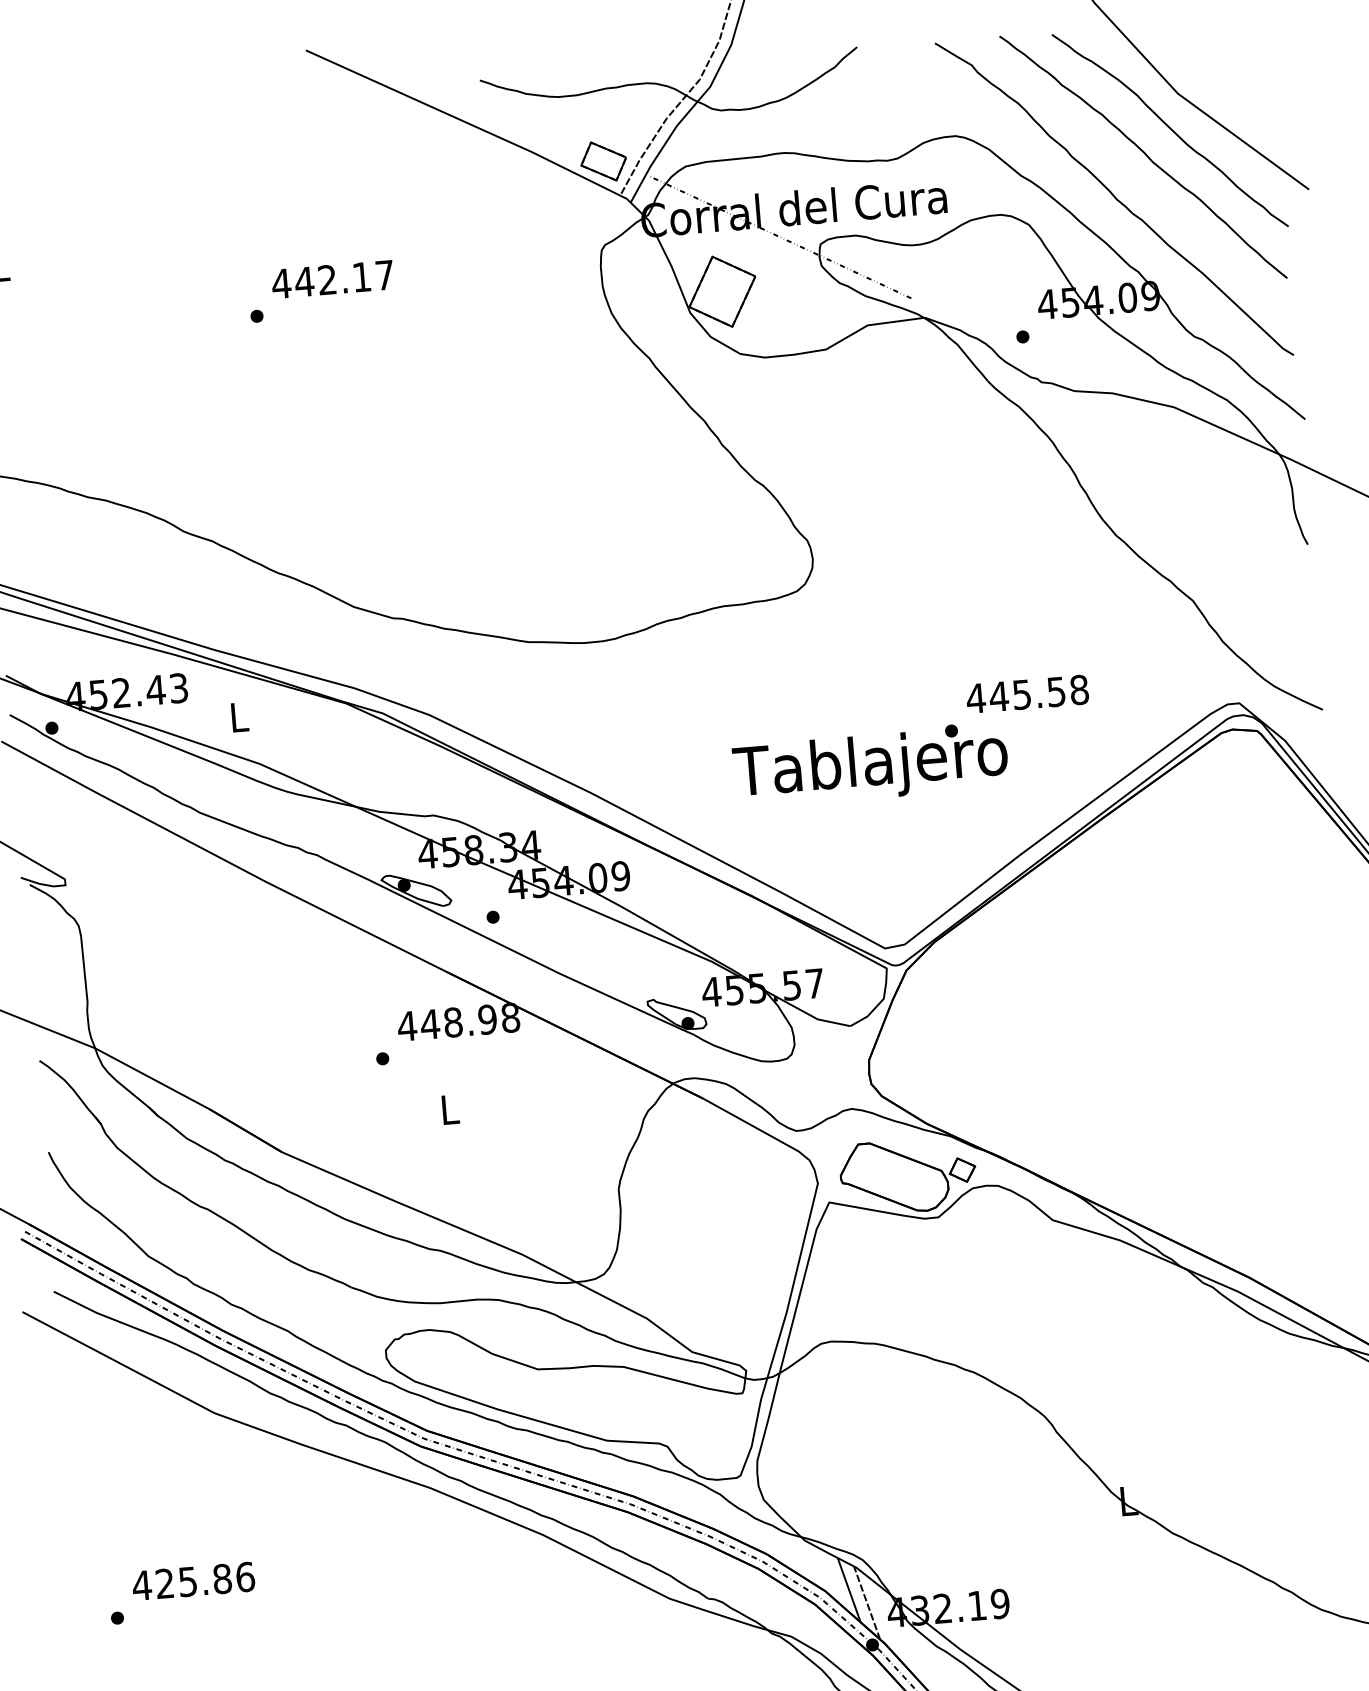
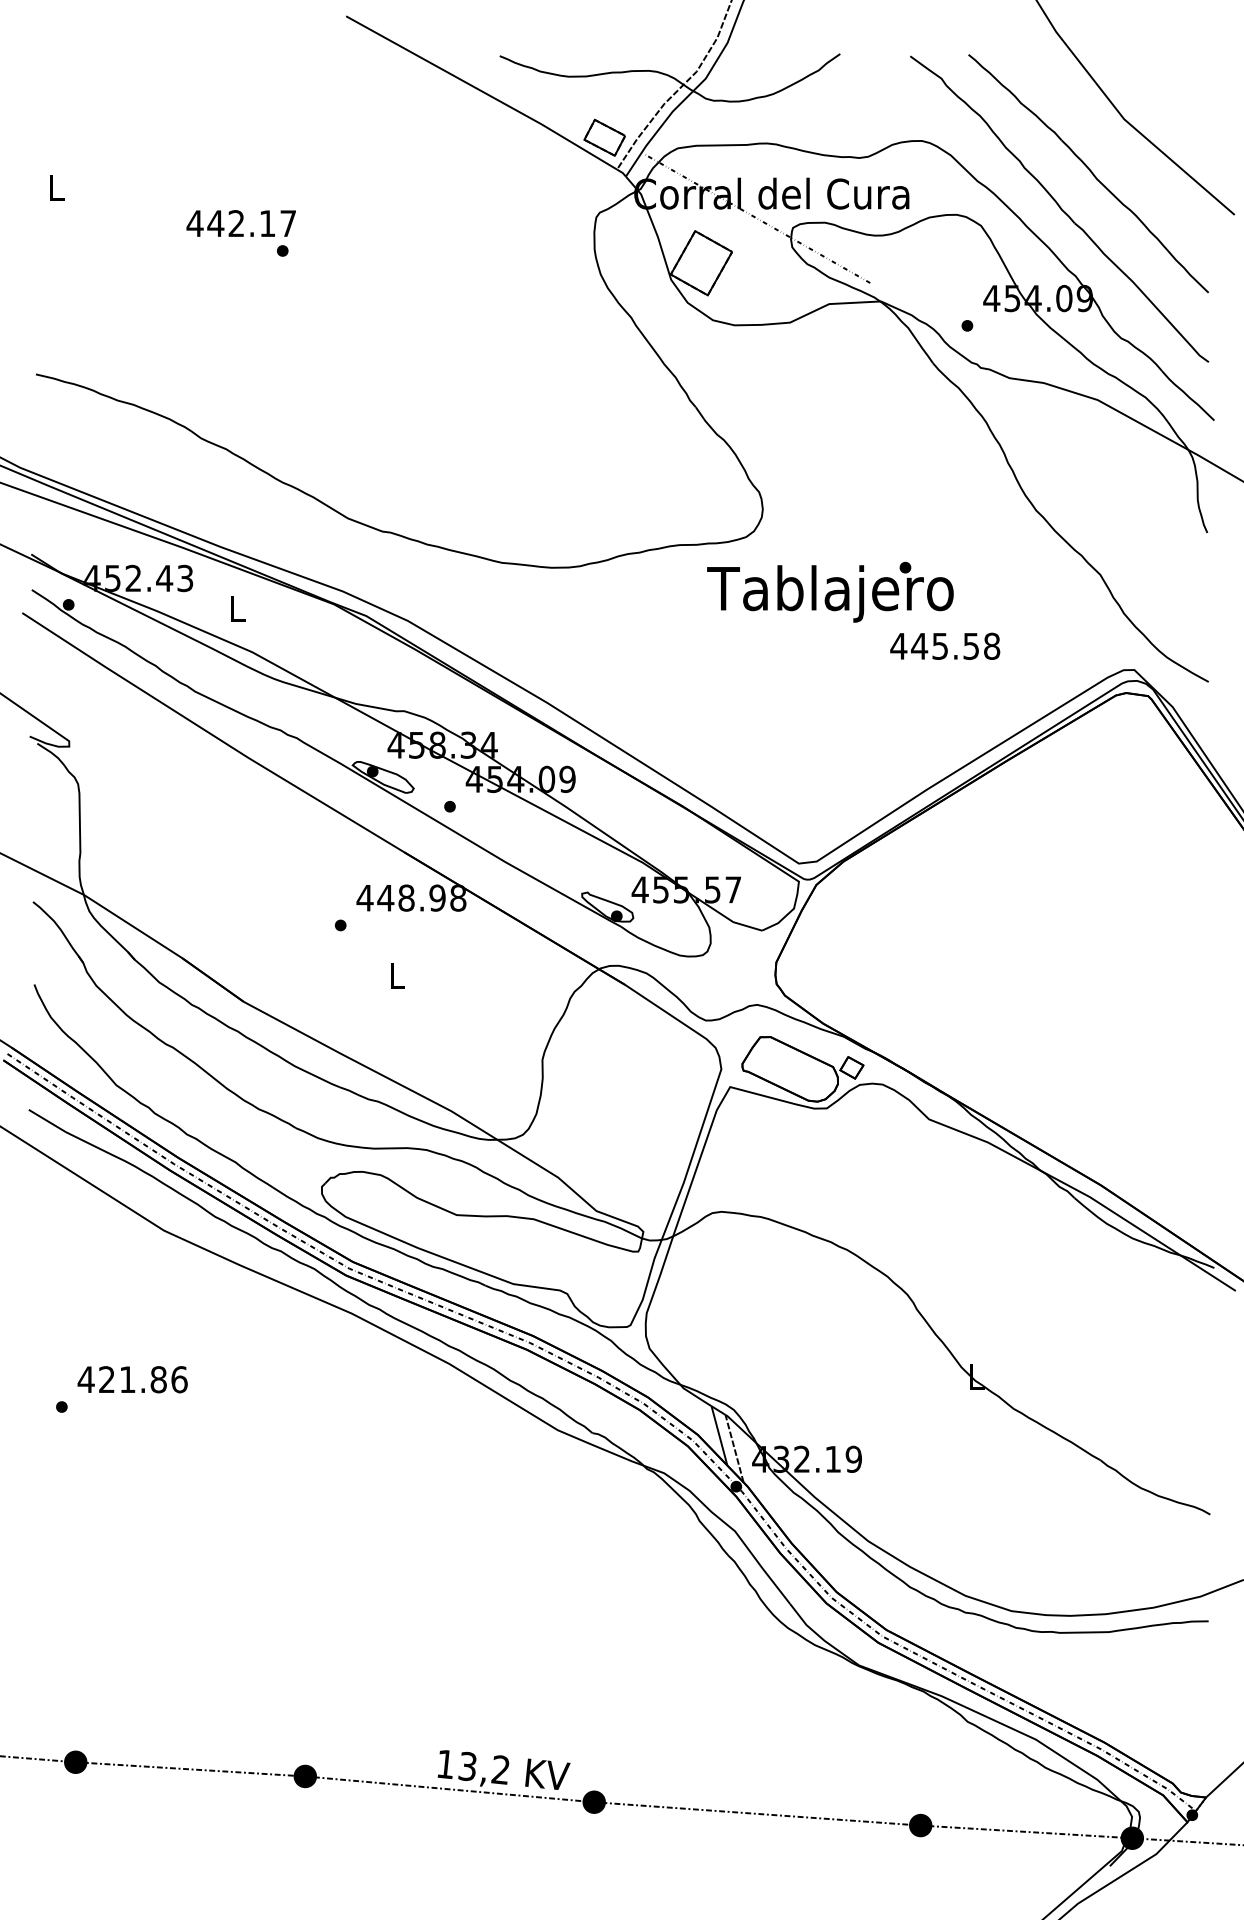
curve: (1169, 129) -> (1114, 150), removed
text: (331, 279) -> (240, 223), moved
text: (870, 765) -> (830, 592), moved
text: (187, 1581) -> (127, 1379), 425.86 -> 421.86

